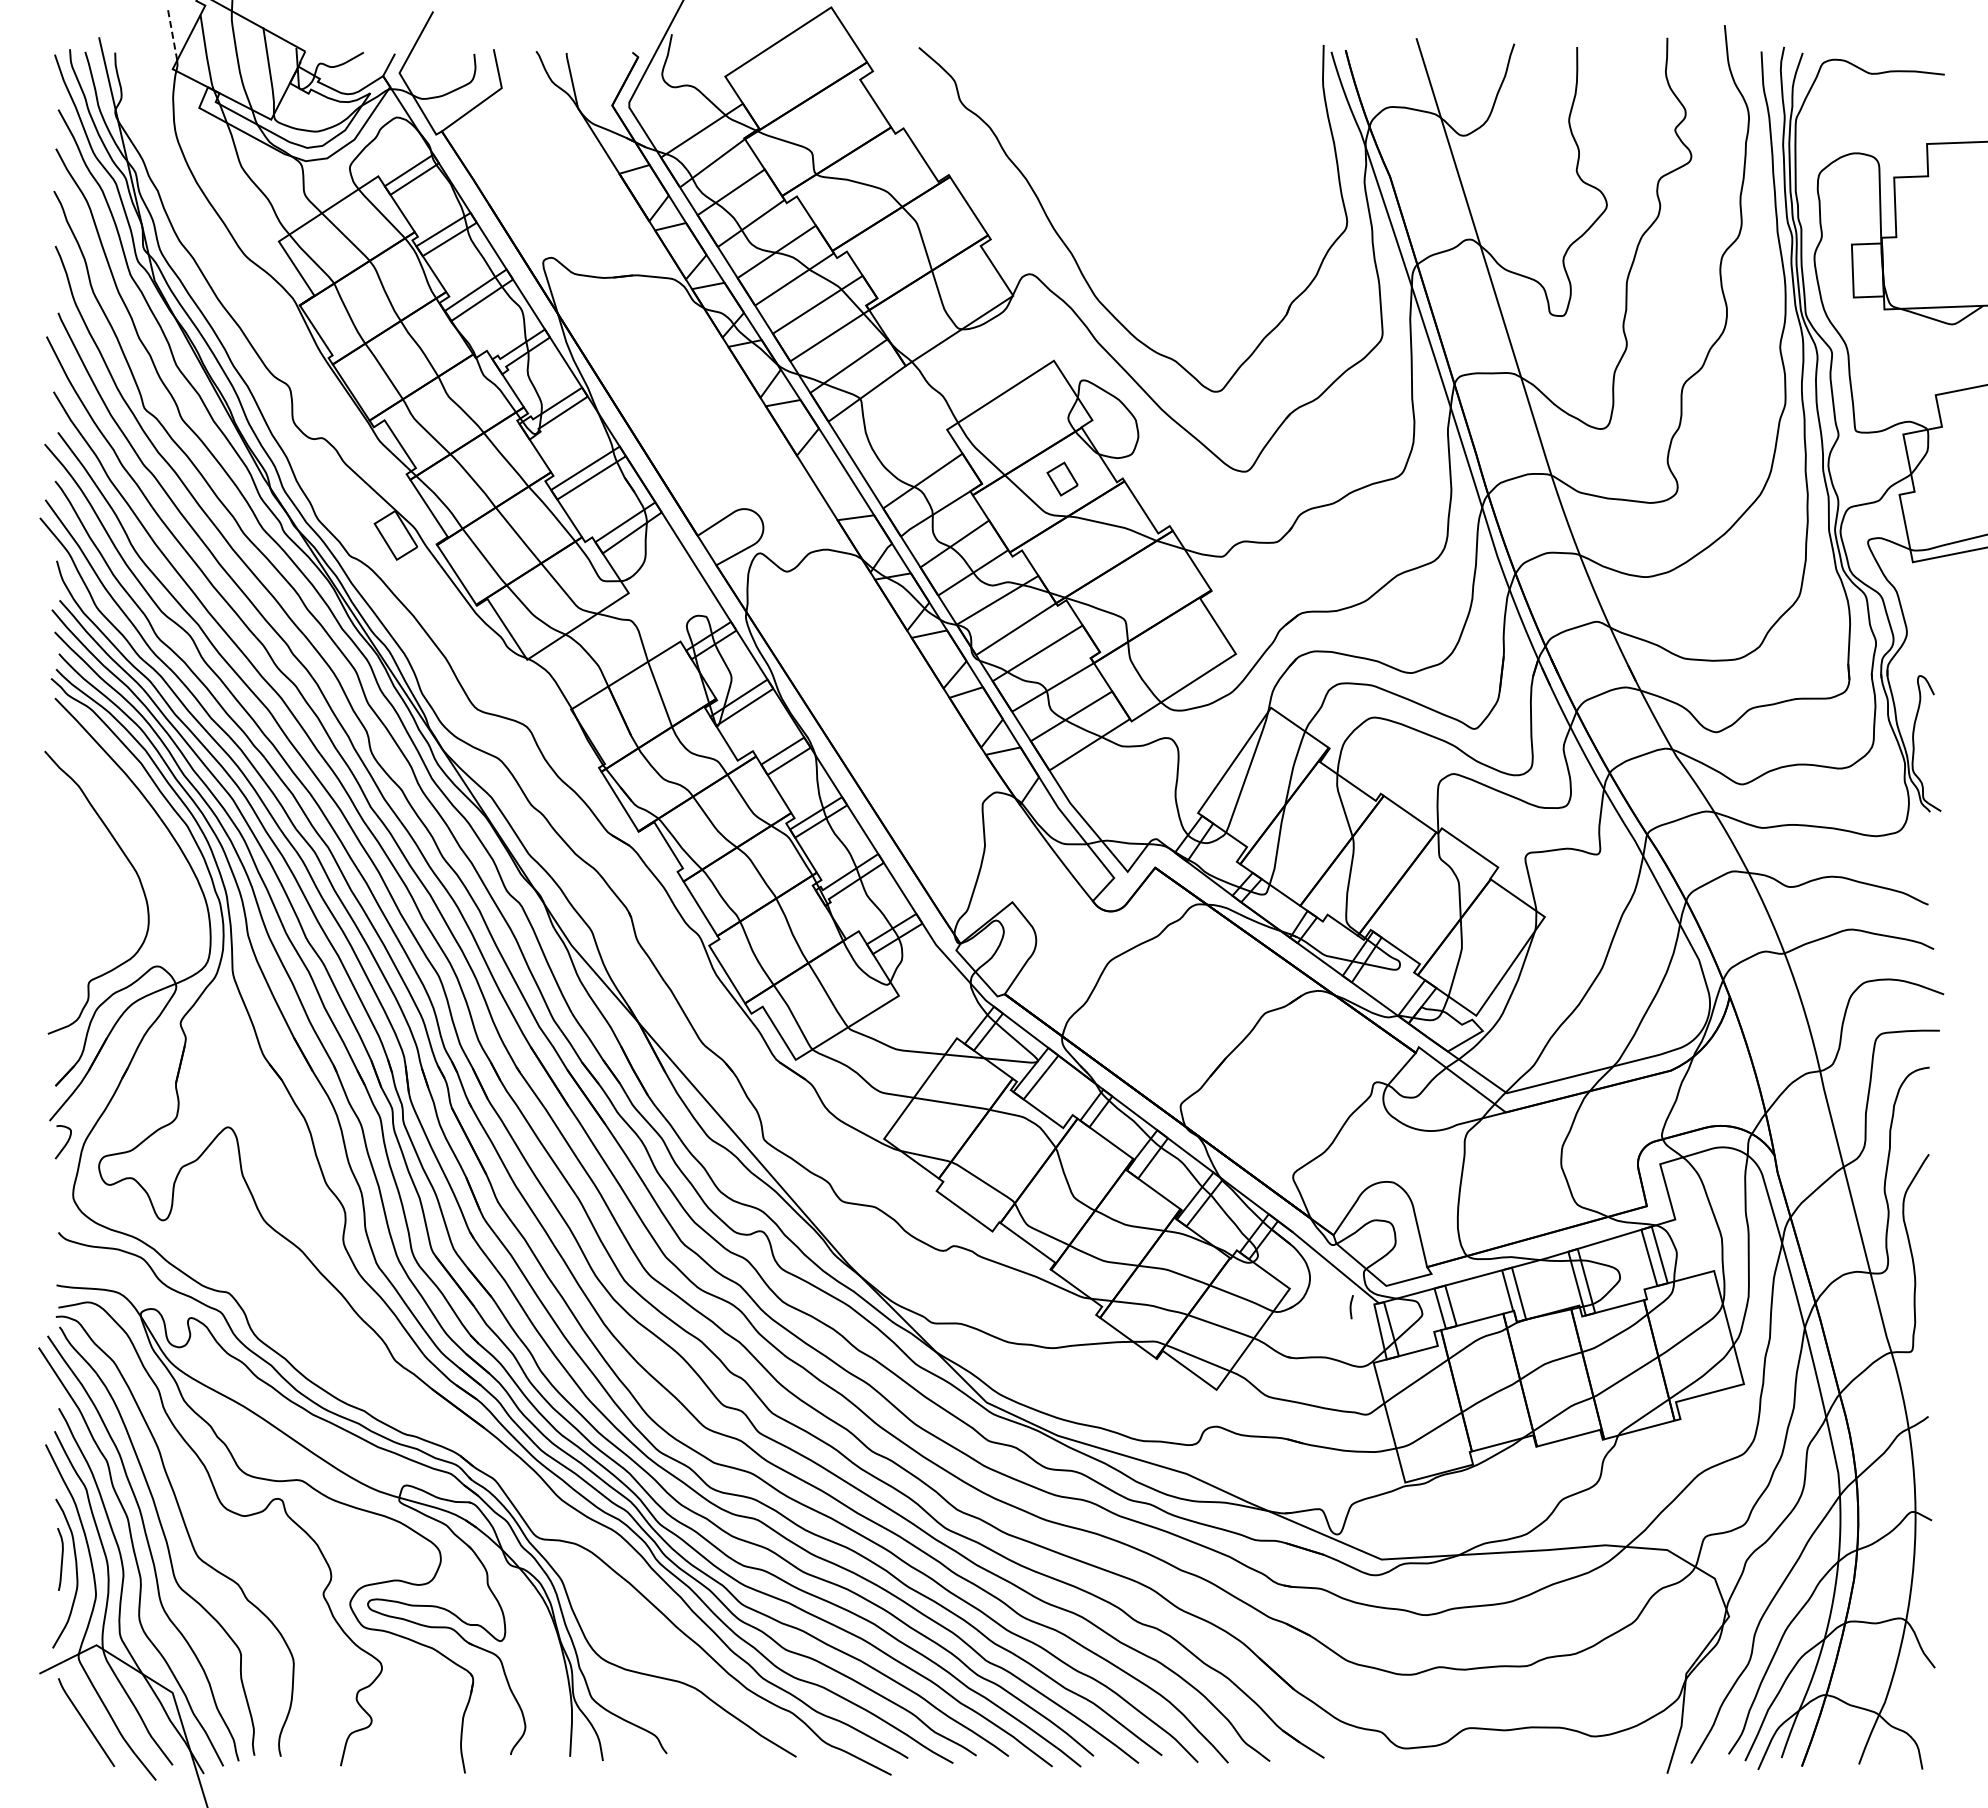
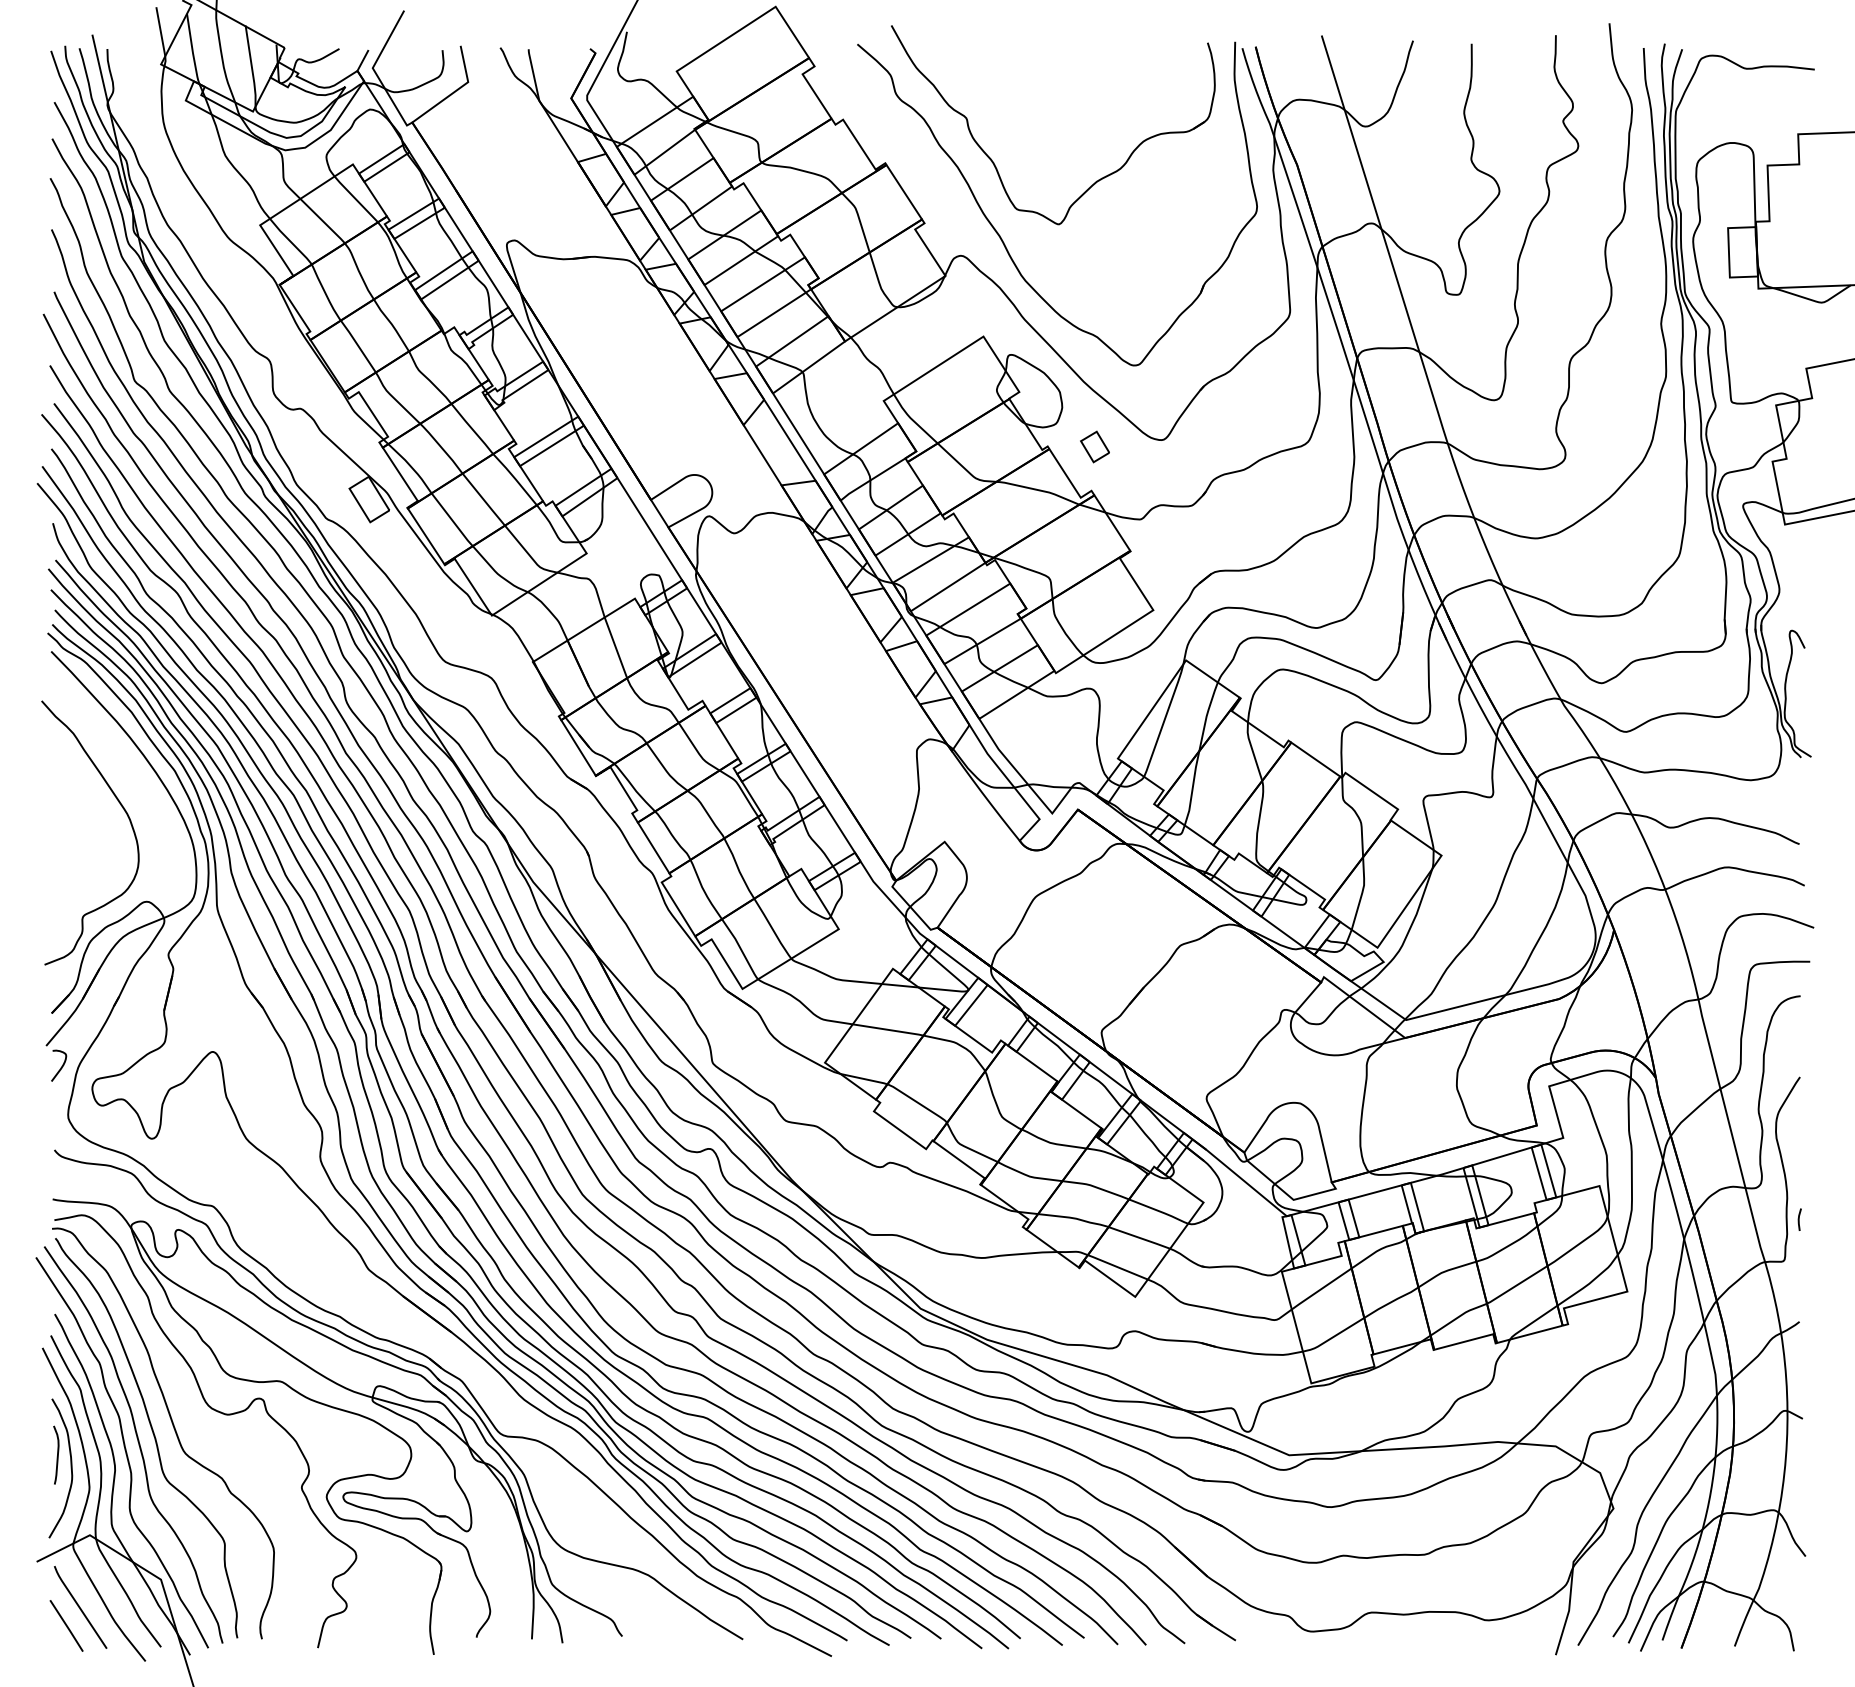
line: (172, 34) -> (160, 32), dashed -> solid
part: (1064, 172) -> (993, 160), added
part: (1062, 478) -> (1095, 446), moved
line: (1351, 1307) -> (1799, 1220), moved
line: (71, 1742) -> (66, 1625), added

